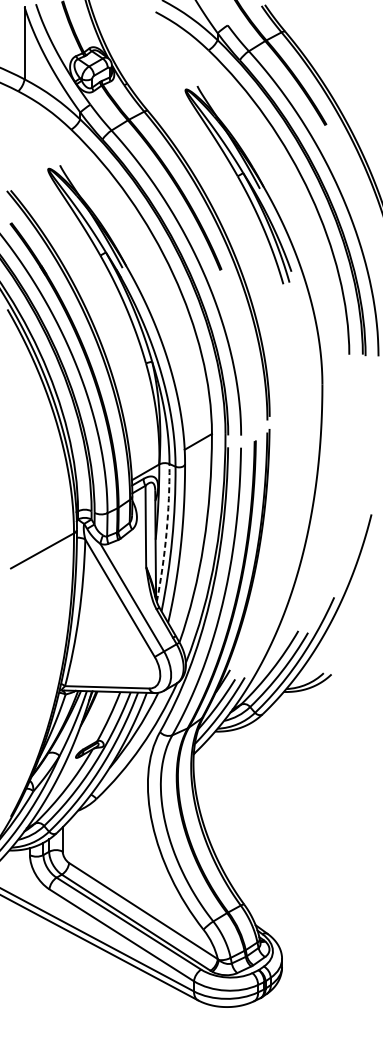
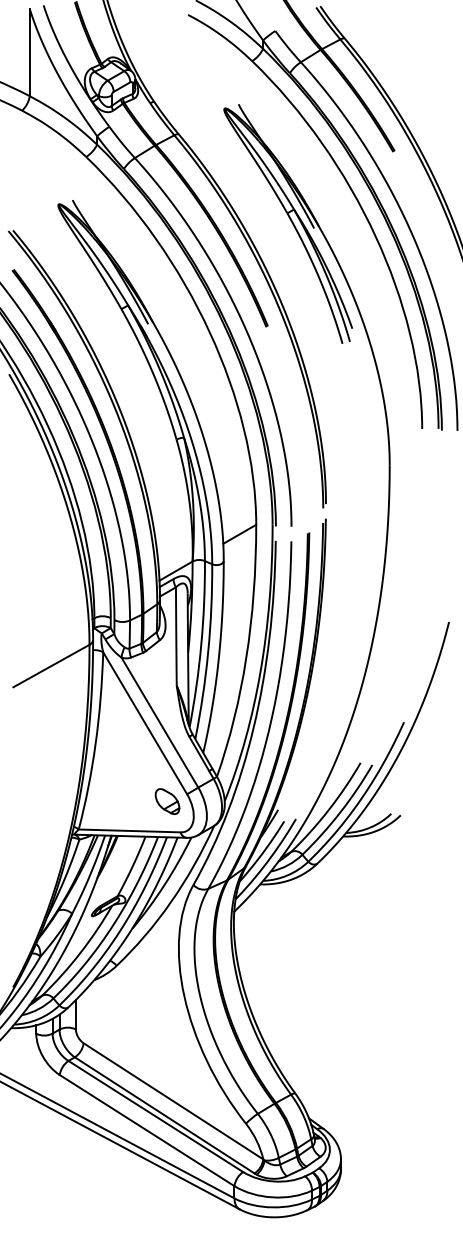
arc: (166, 533) -> (201, 644), dashed -> solid
part: (138, 662) -> (167, 801), added

